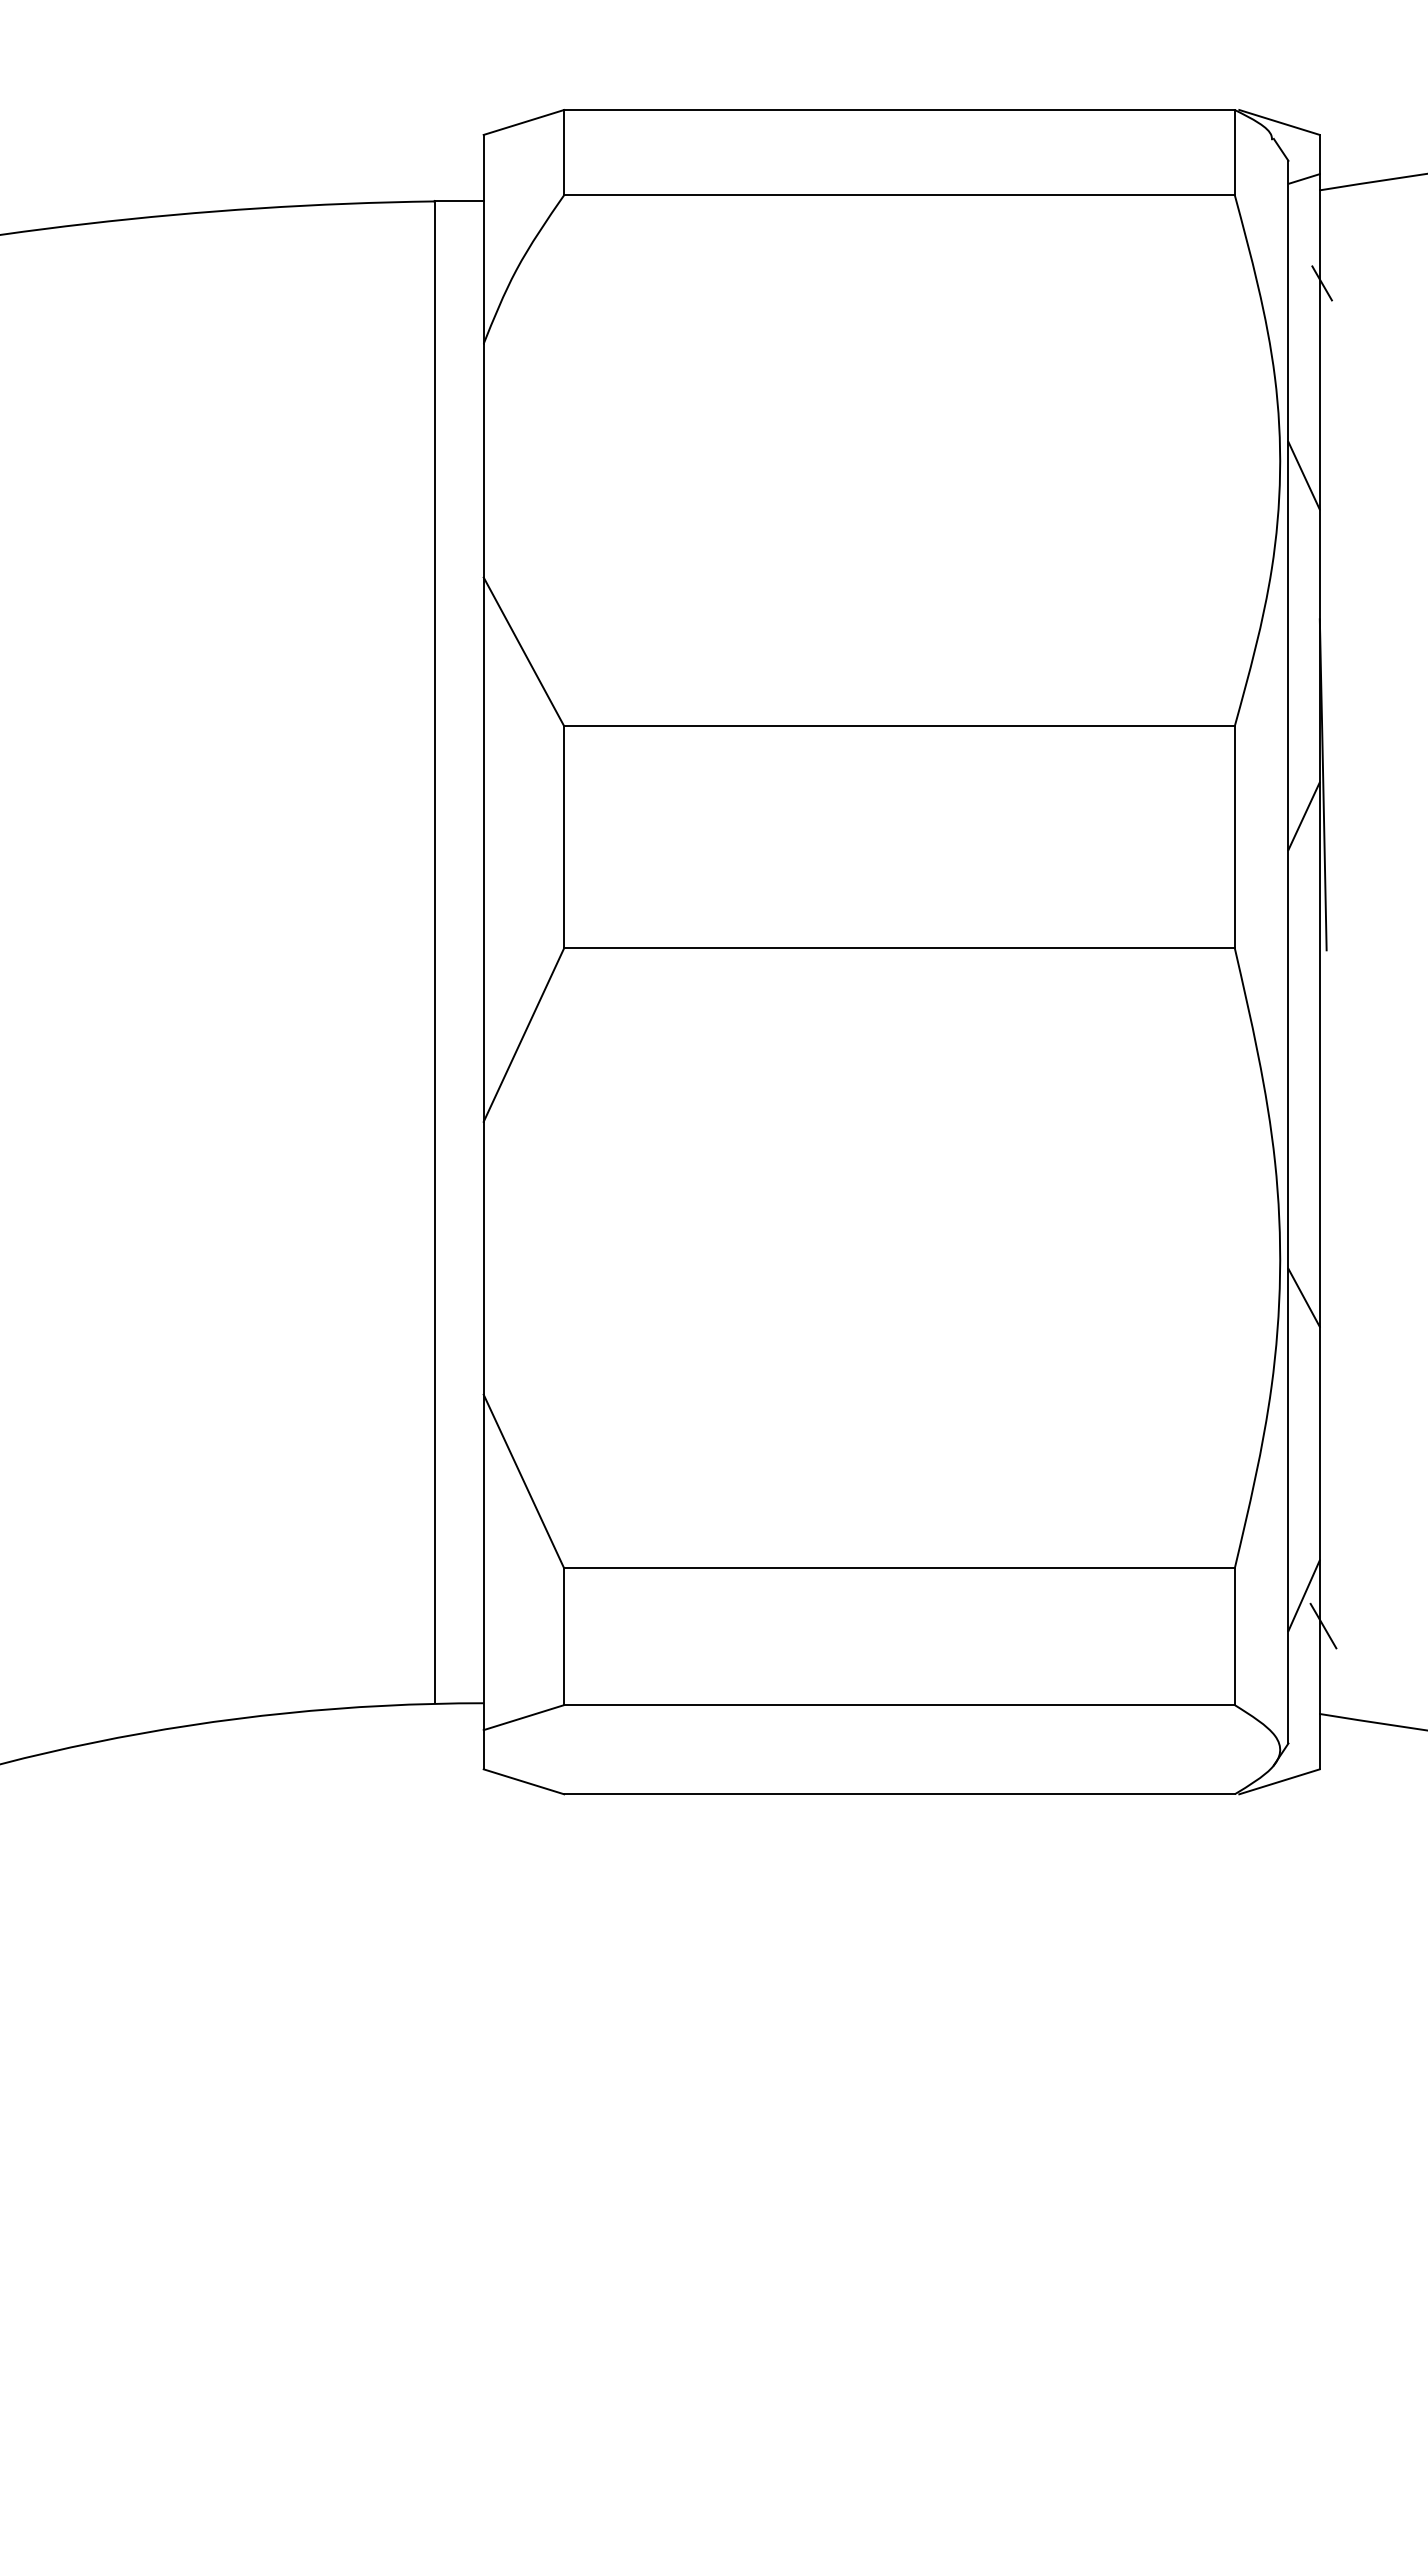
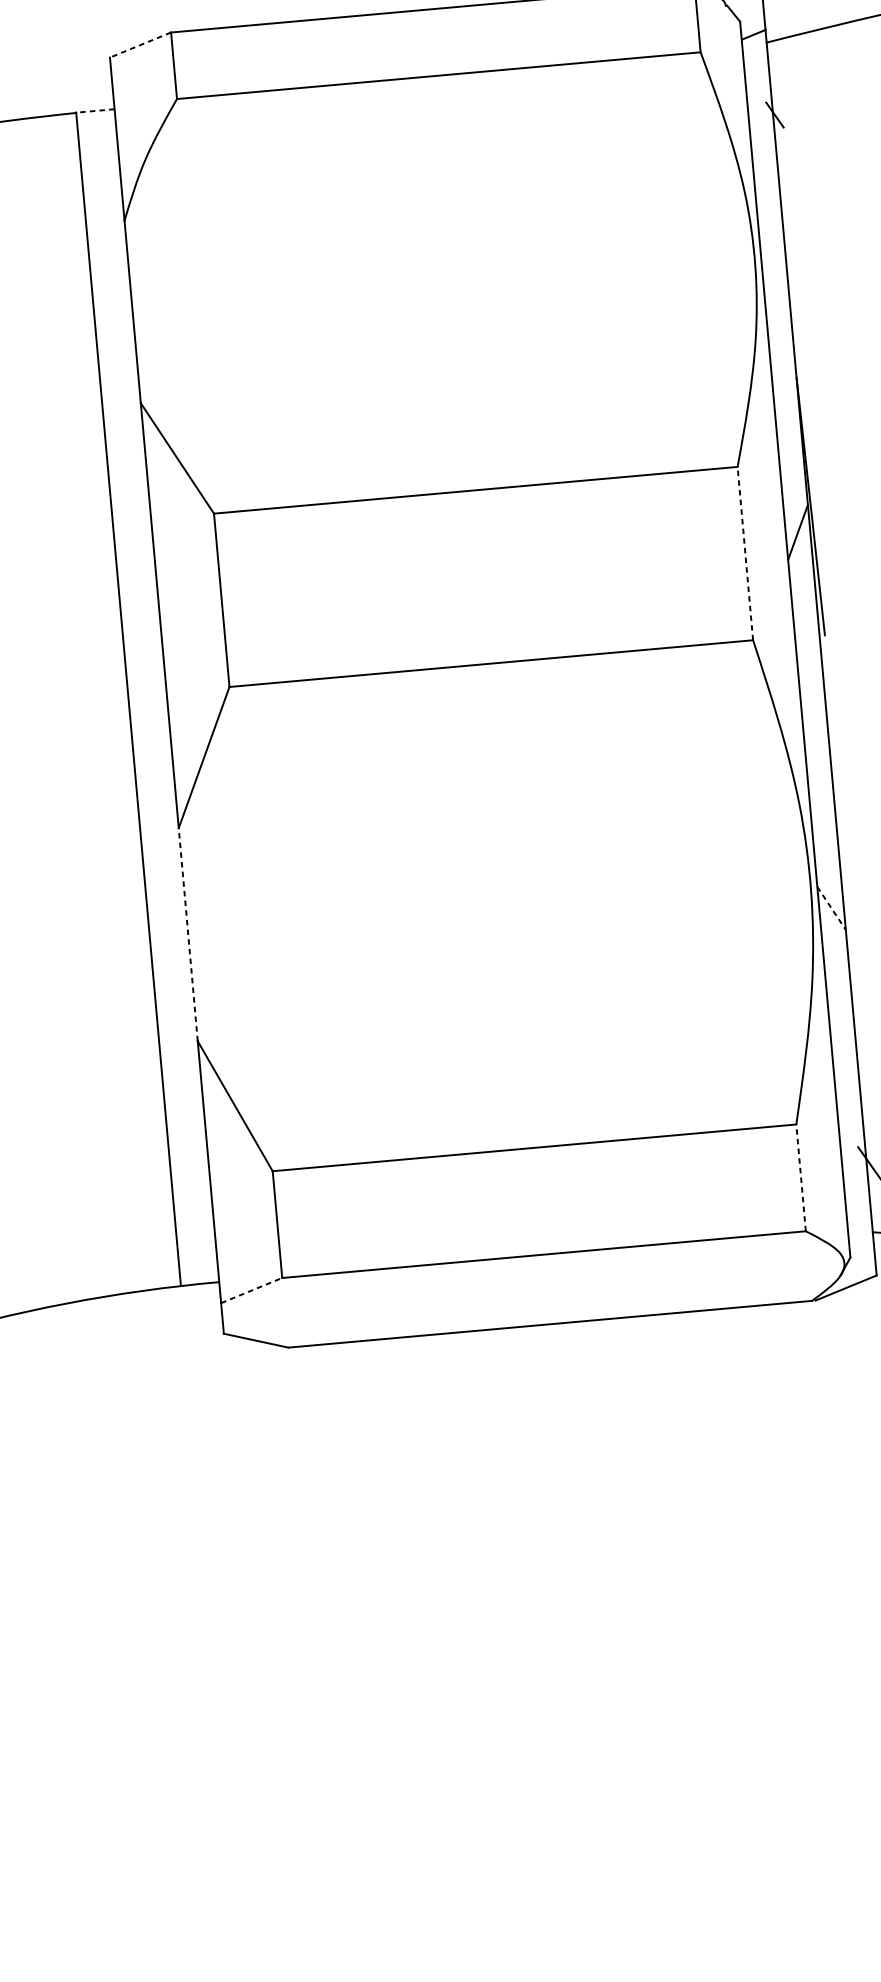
line: (523, 122) -> (140, 45), solid -> dashed
line: (459, 201) -> (95, 111), solid -> dashed
line: (1303, 475) -> (773, 266), removed
line: (1234, 837) -> (745, 553), solid -> dashed
line: (483, 1257) -> (188, 934), solid -> dashed
line: (1304, 1297) -> (831, 908), solid -> dashed
line: (1303, 1595) -> (851, 1140), removed
line: (1234, 1636) -> (800, 1177), solid -> dashed
line: (524, 1717) -> (252, 1290), solid -> dashed

